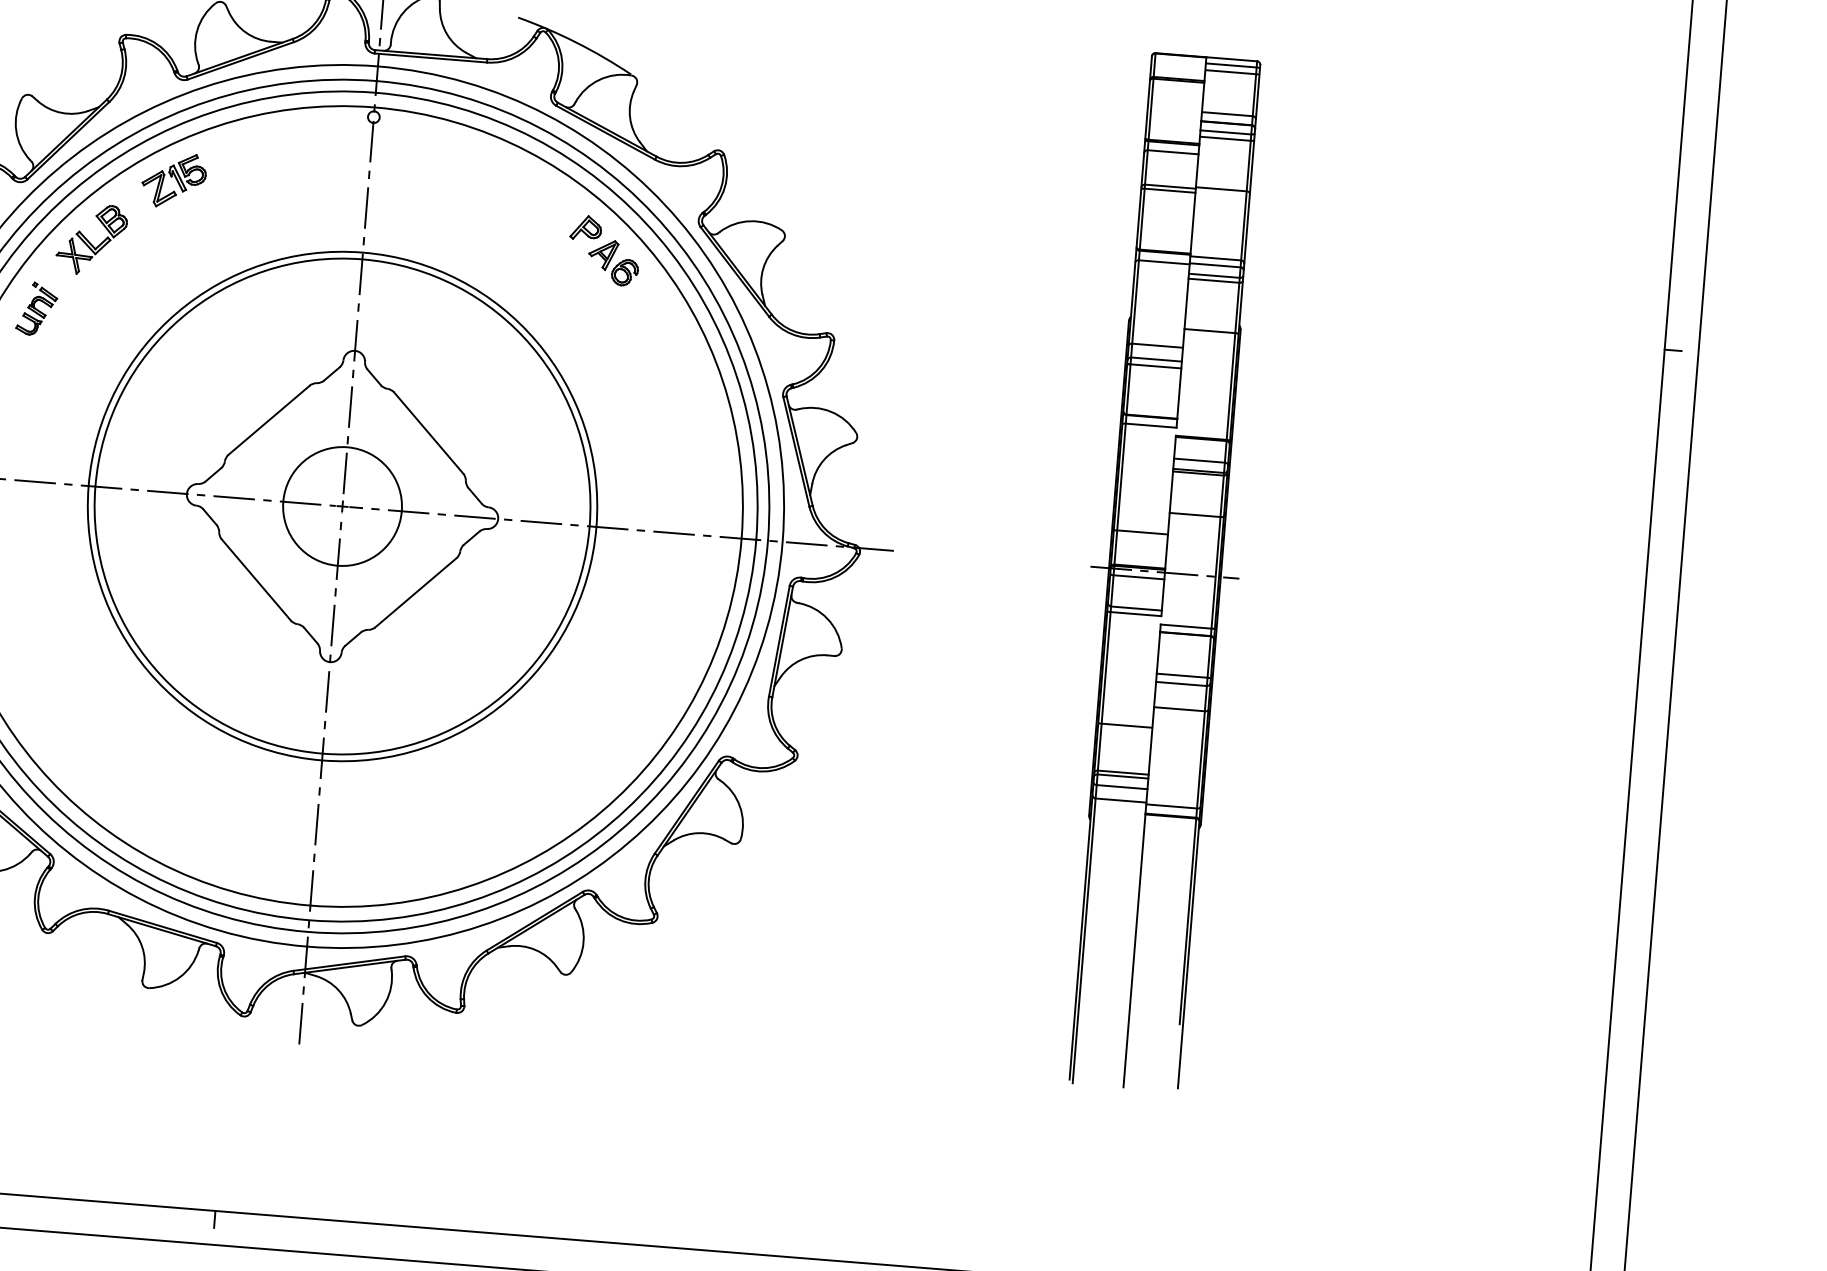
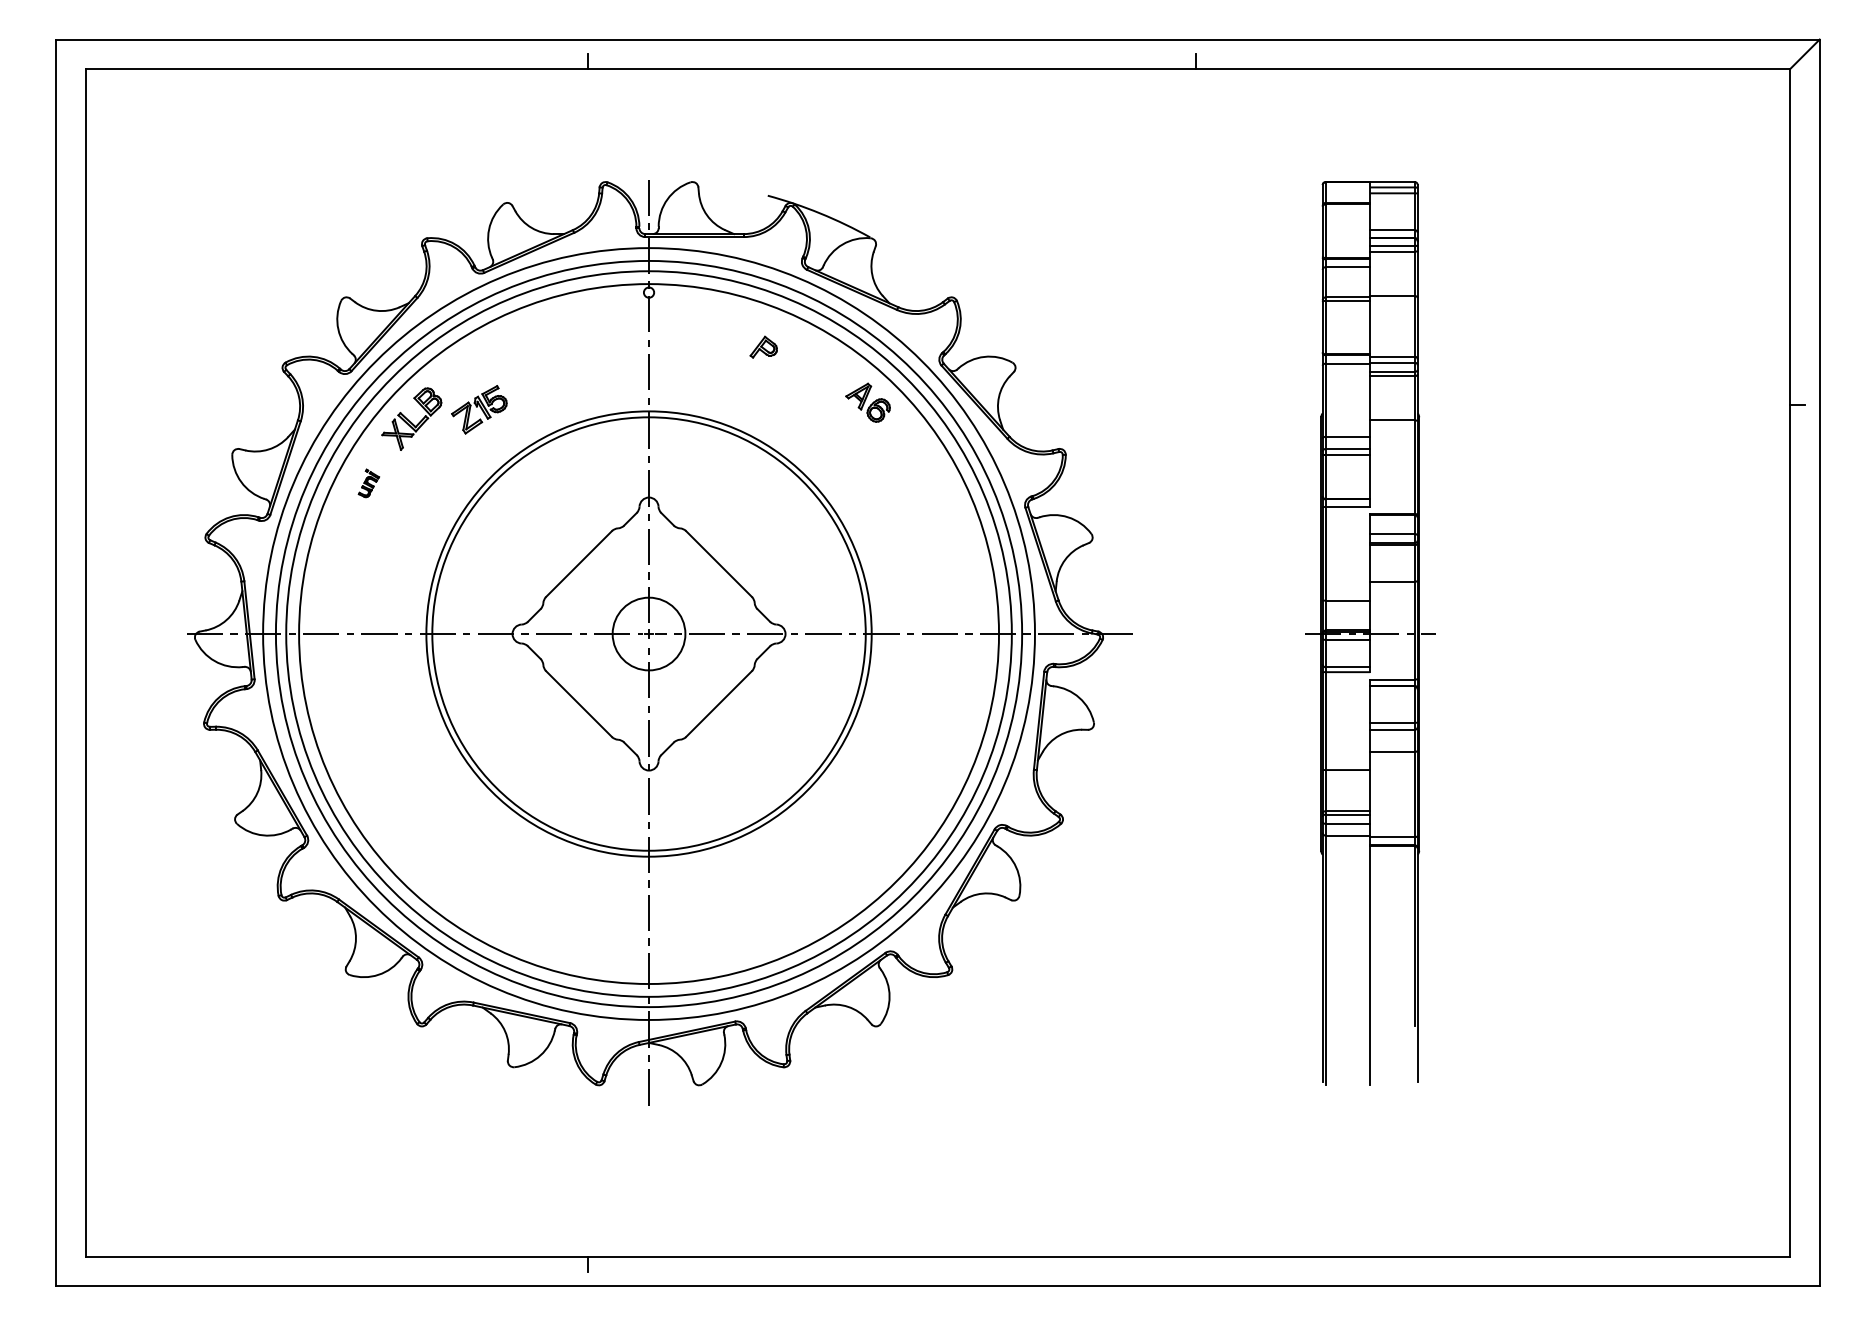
part: (174, 180) -> (479, 409), moved
part: (585, 227) -> (763, 346), moved
part: (36, 309) -> (368, 483), size x0.6
circle: (343, 507) -> (649, 634), size x0.7

